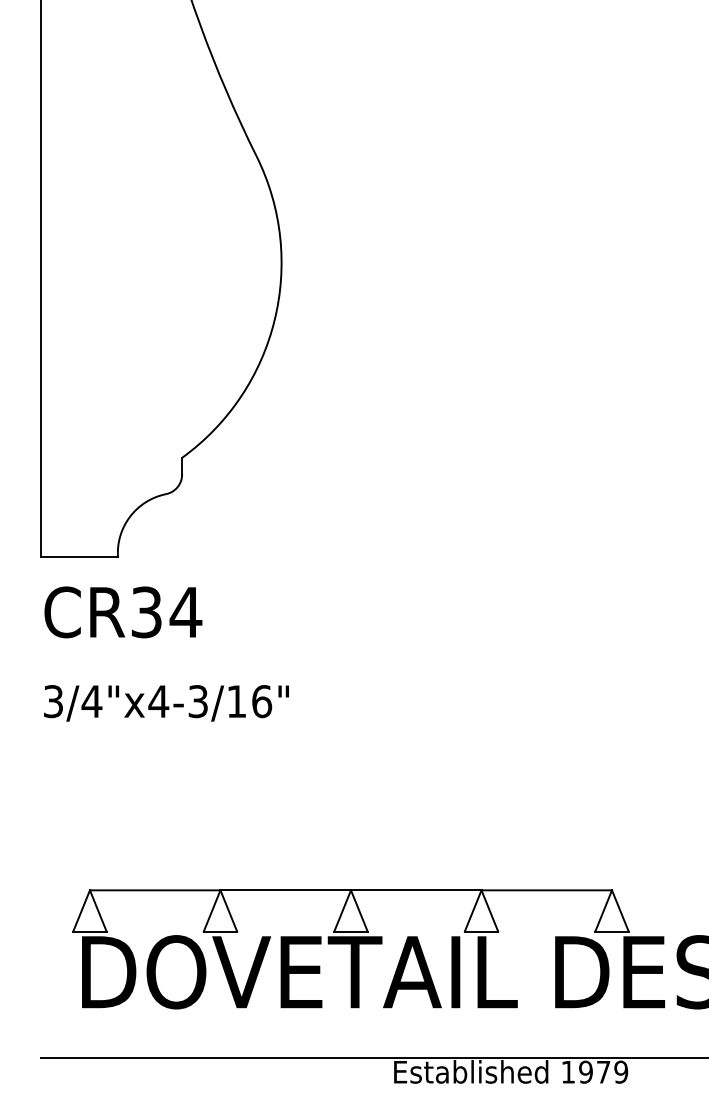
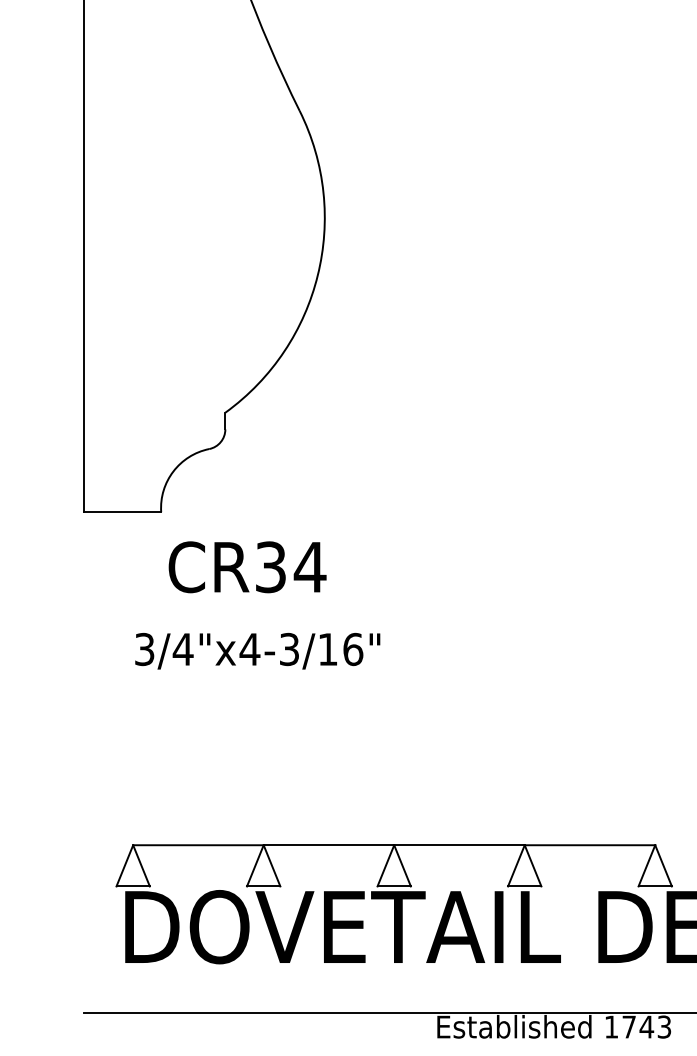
text: (123, 612) -> (247, 567), moved
text: (166, 703) -> (257, 651), moved
text: (603, 1071) -> (646, 1026), 1979 -> 1743

